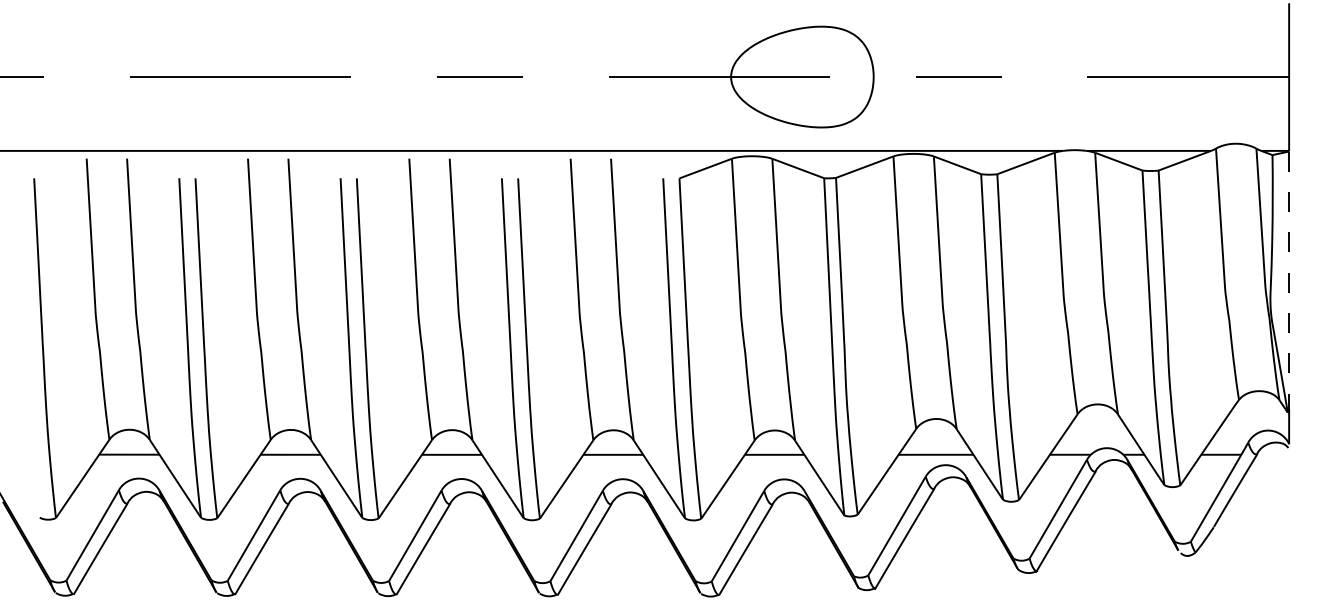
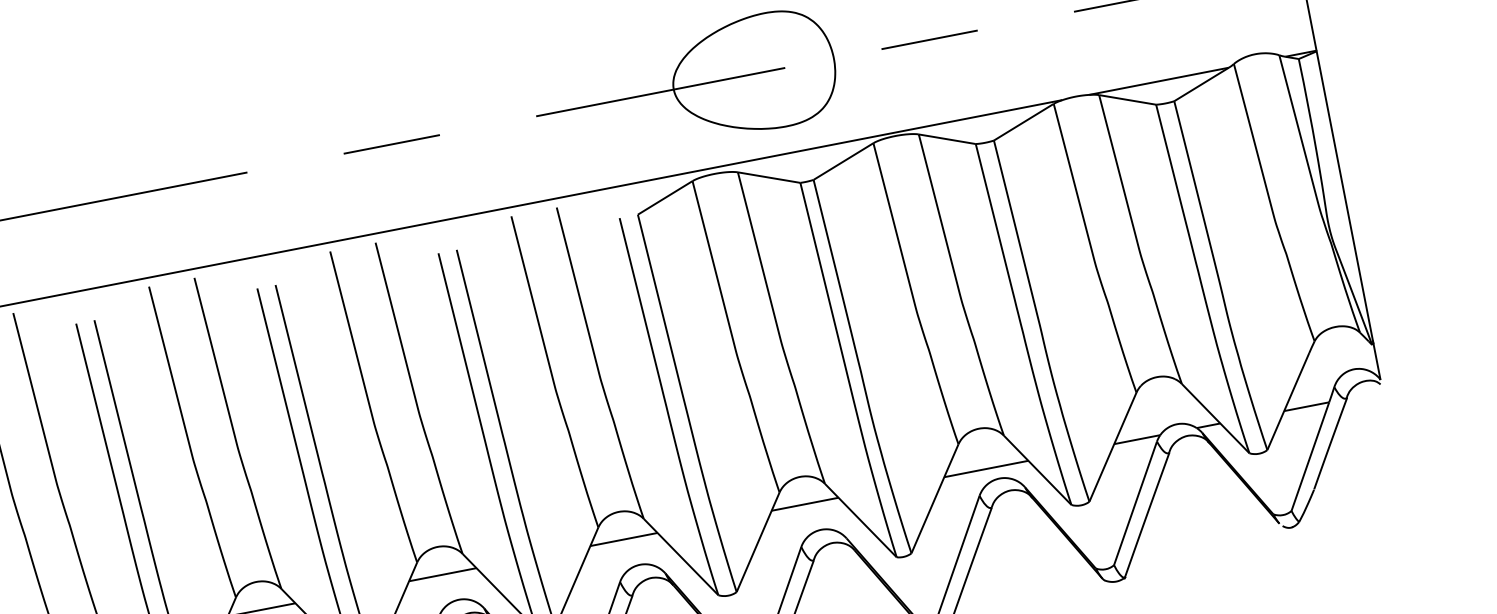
line: (1289, 282) -> (1345, 198), dashed -> solid

